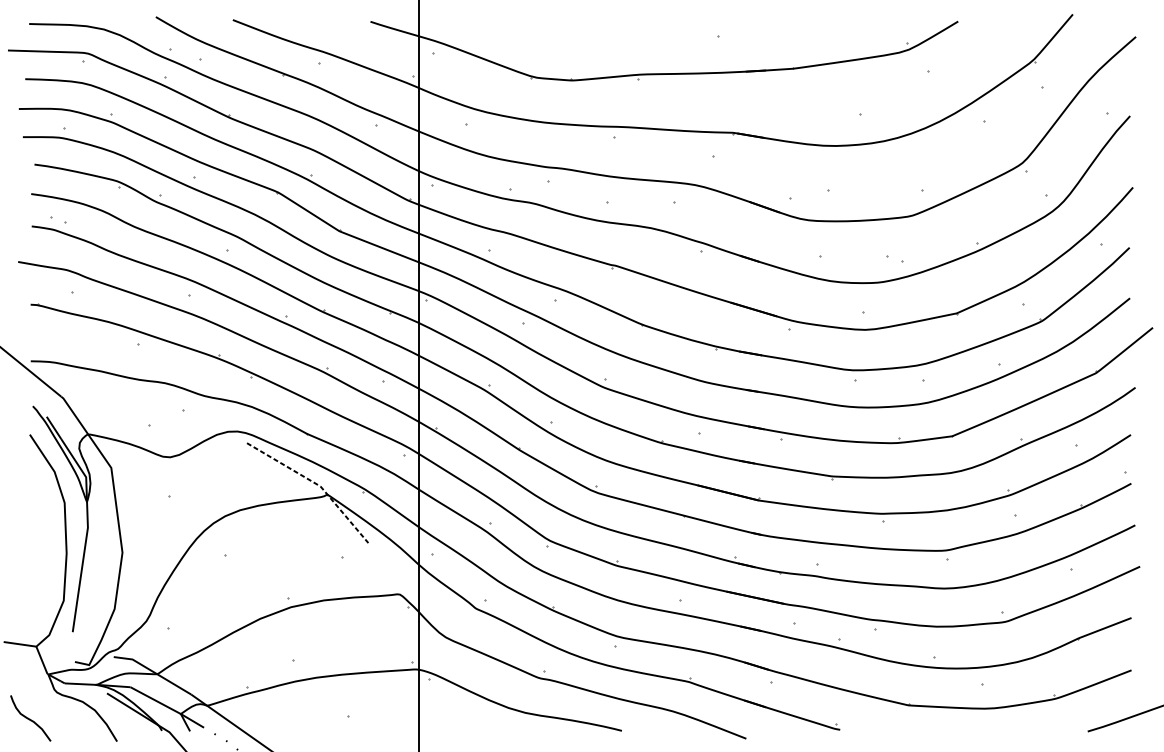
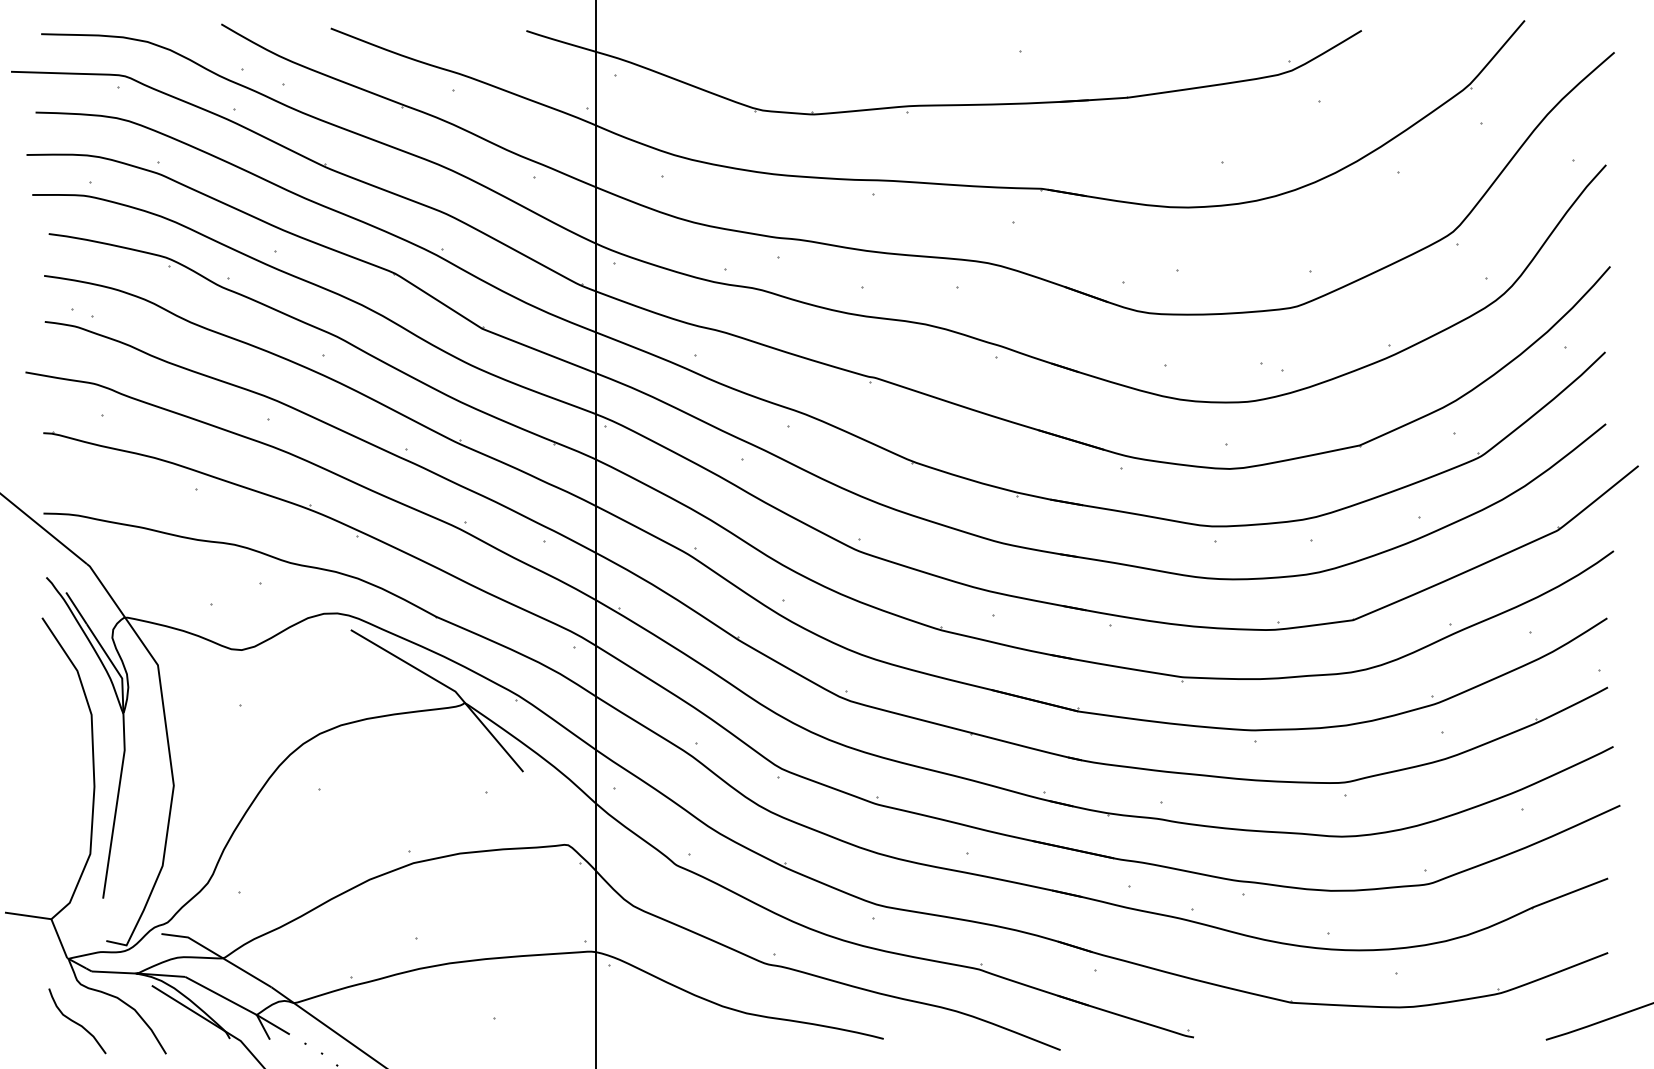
line: (316, 484) -> (449, 688), dashed -> solid
curve: (30, 719) -> (77, 1022), moved

